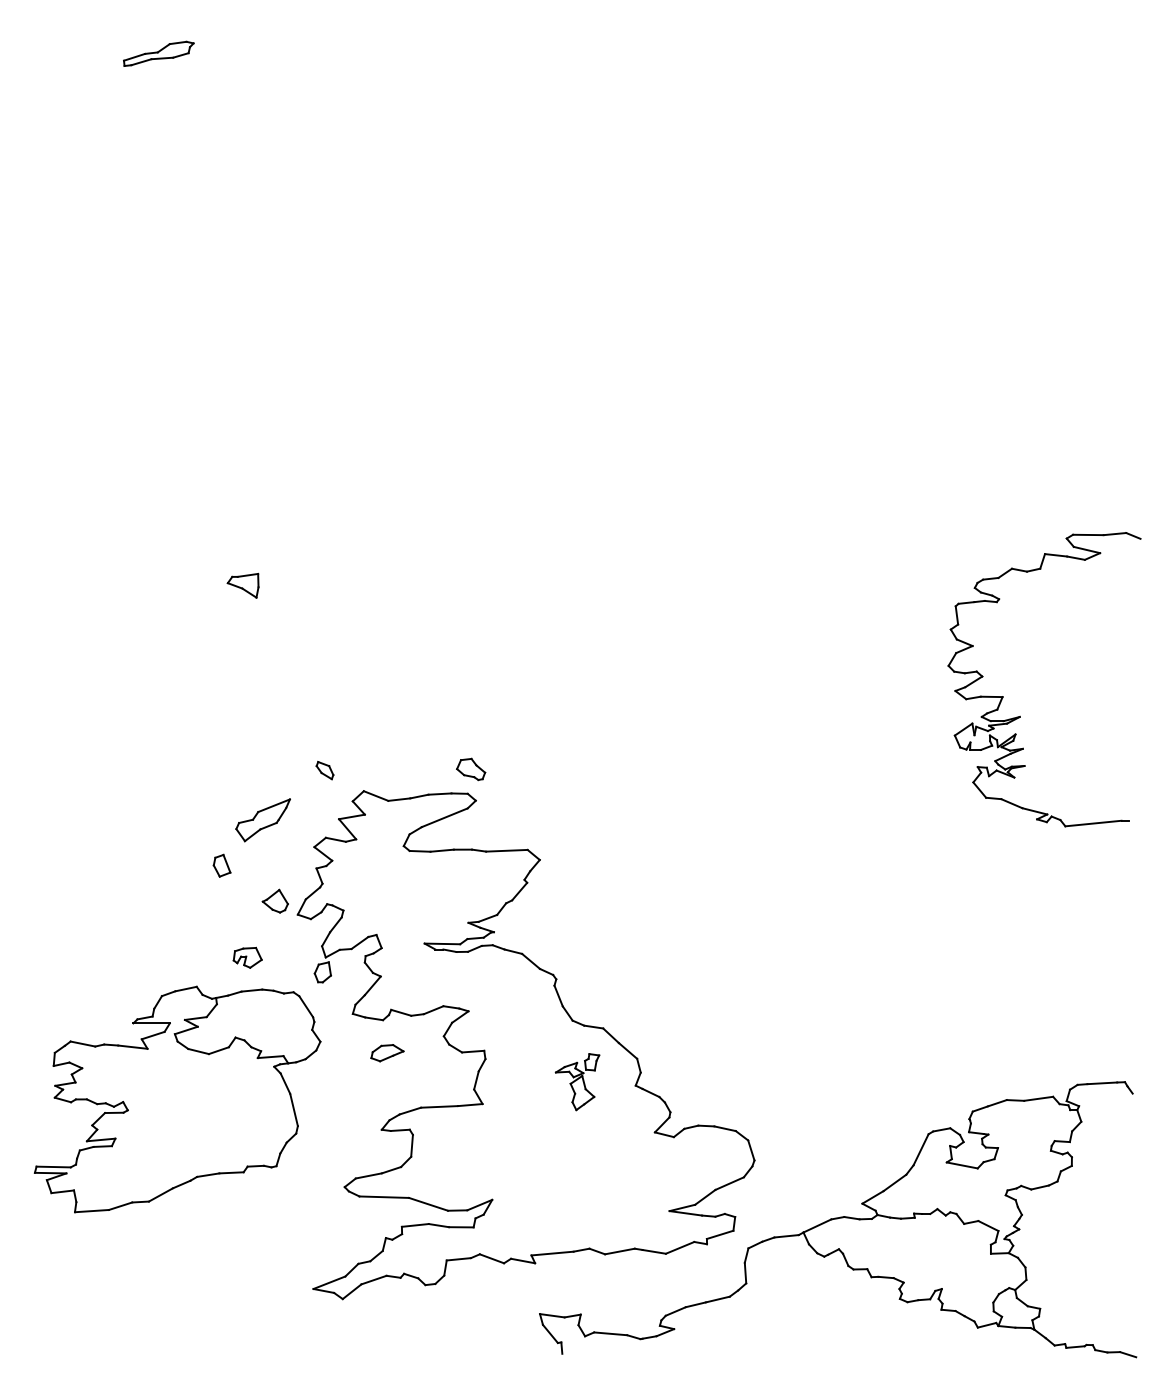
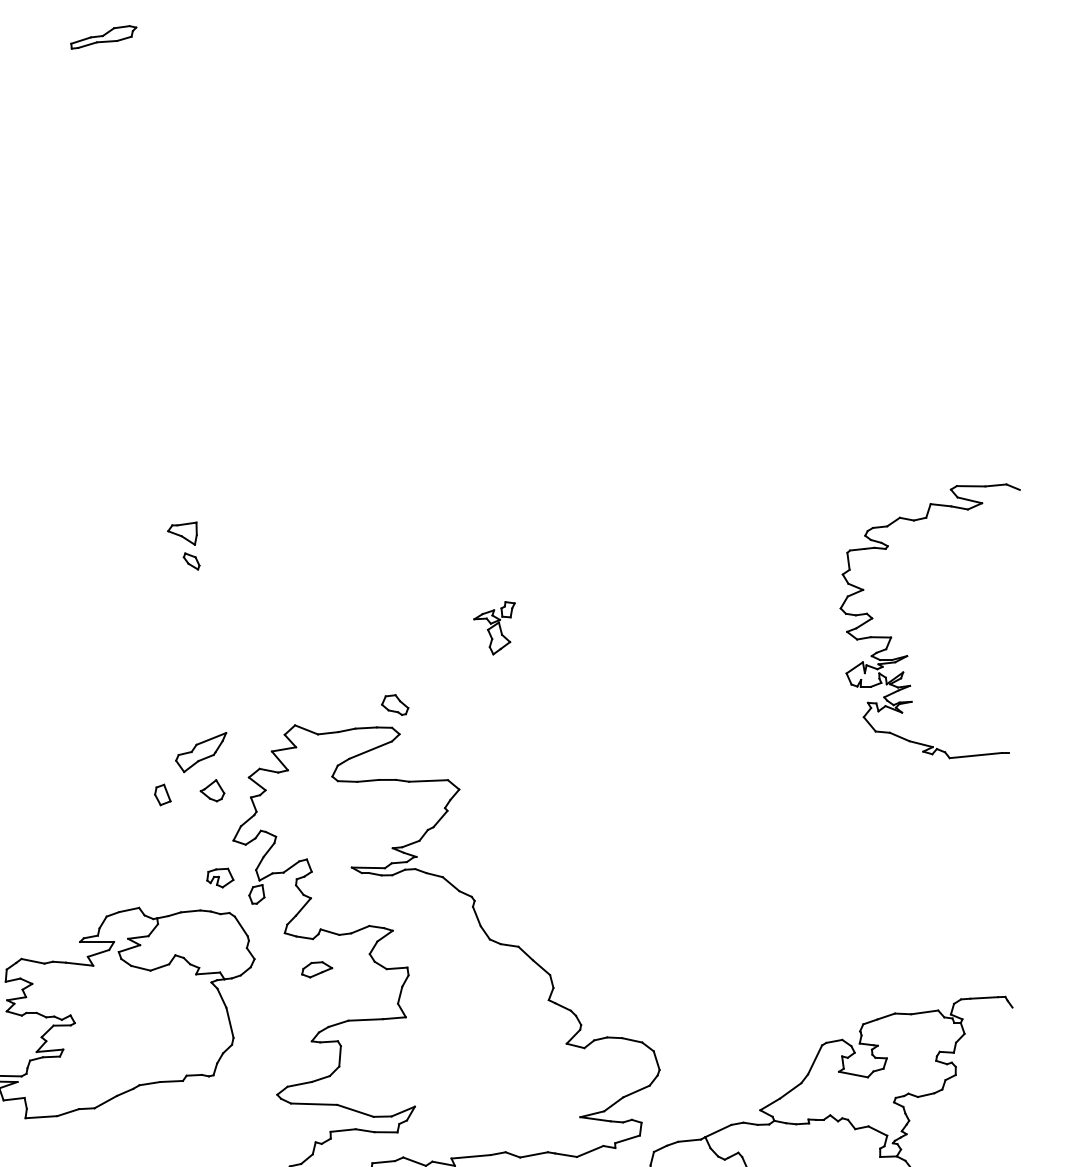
part: (324, 770) -> (191, 561), moved
part: (274, 900) -> (211, 790), moved
part: (247, 957) -> (220, 877), moved
part: (577, 1082) -> (494, 628), moved

